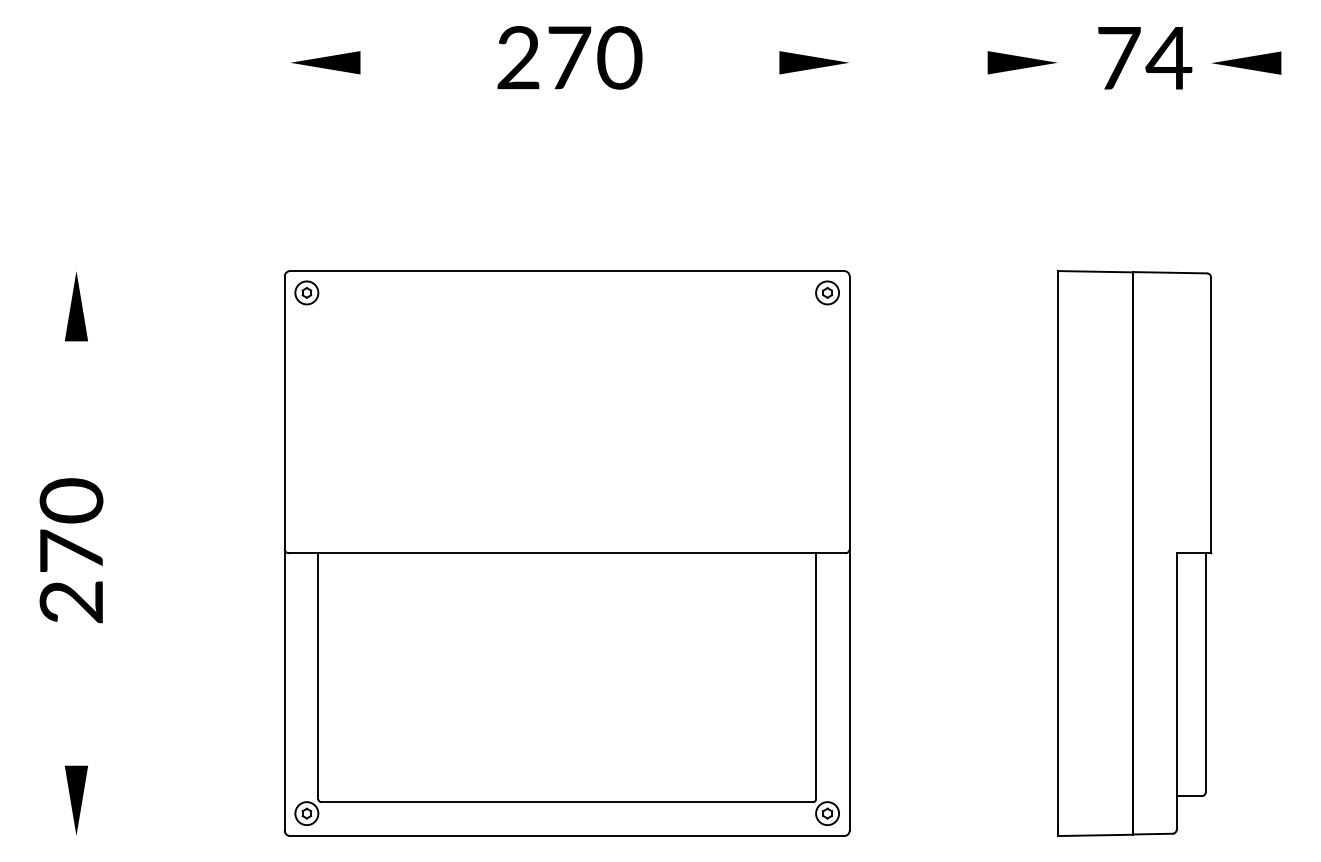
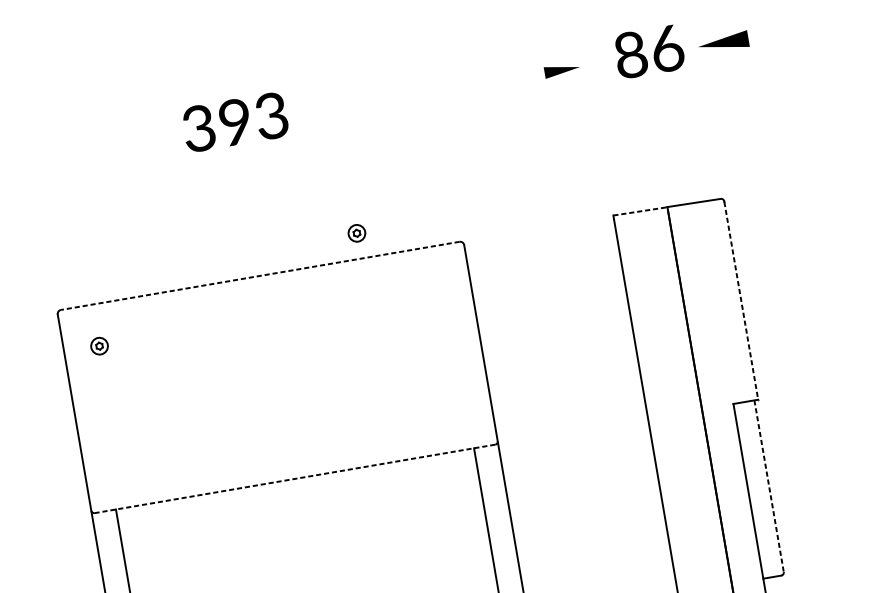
text: (569, 57) -> (235, 121), 270 -> 393
text: (1144, 58) -> (649, 51), 74 -> 86
part: (325, 62) -> (60, 155), removed
part: (813, 62) -> (411, 95), removed
part: (1022, 62) -> (562, 69), size x0.7
line: (566, 271) -> (259, 276), solid -> dashed
line: (1095, 271) -> (640, 211), solid -> dashed
part: (306, 292) -> (99, 345), moved
part: (827, 292) -> (356, 233), moved
line: (1211, 416) -> (741, 301), solid -> dashed
line: (566, 553) -> (294, 479), solid -> dashed
line: (1205, 673) -> (768, 486), solid -> dashed

